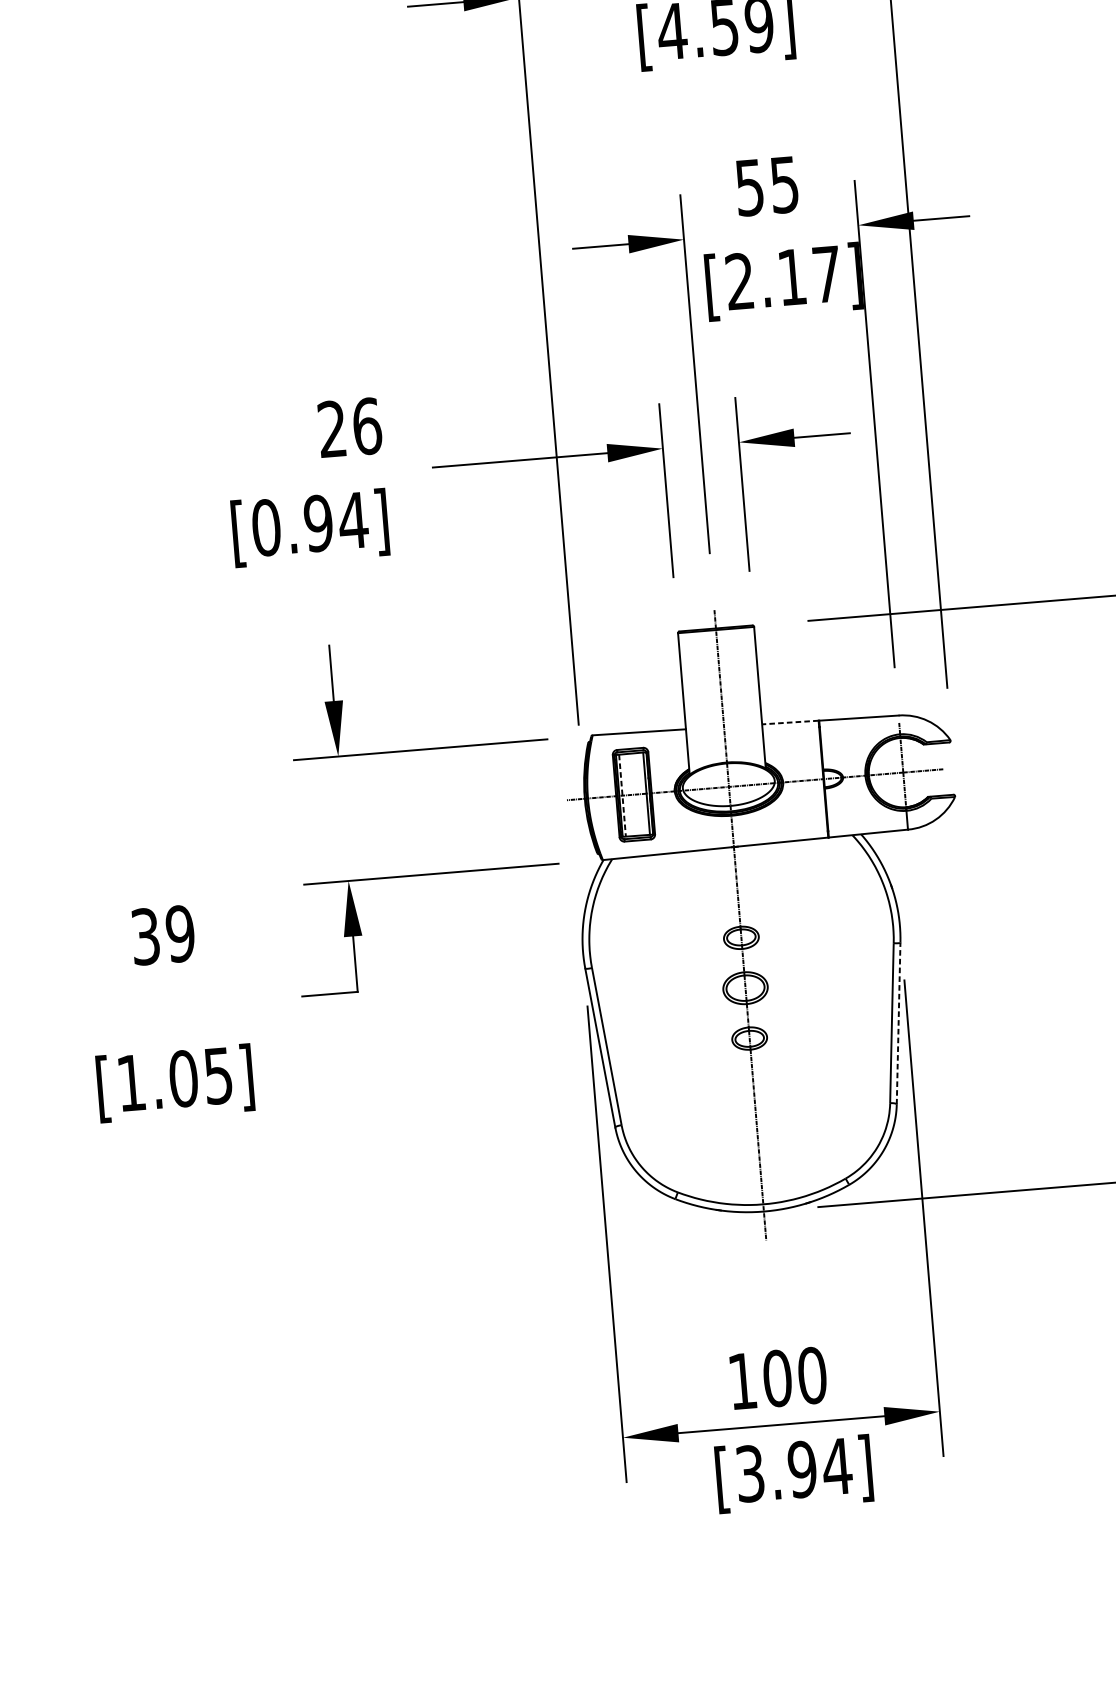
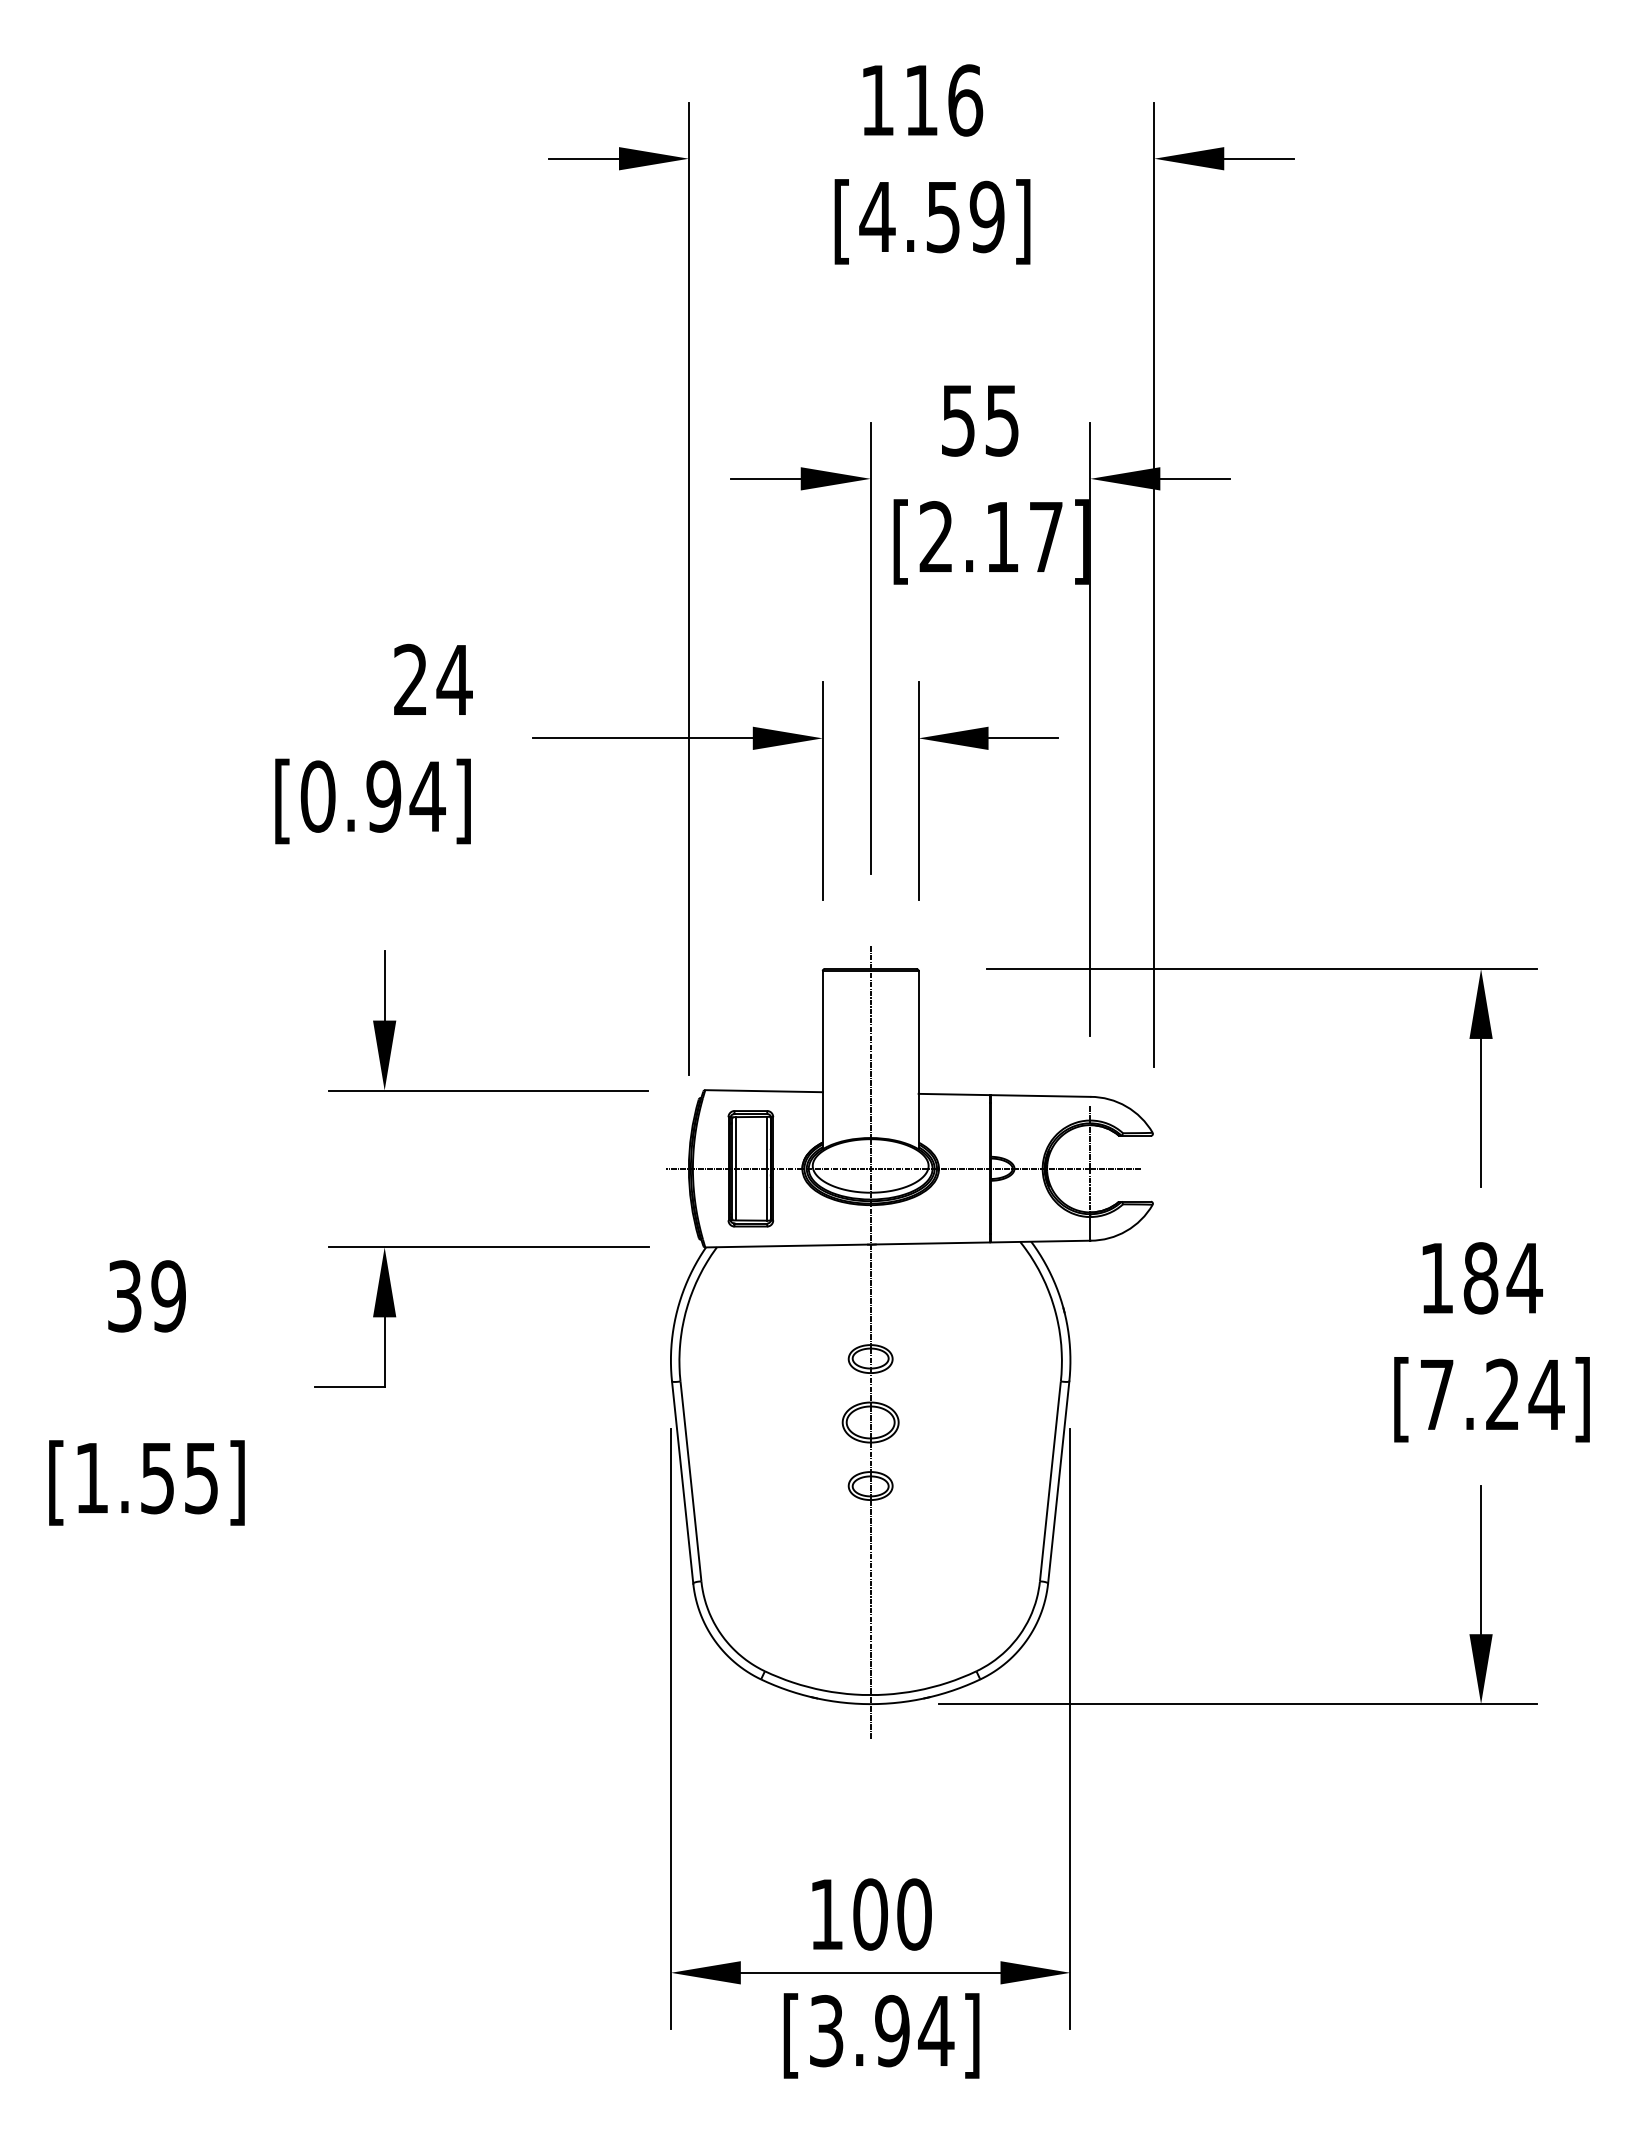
text: (366, 425) -> (454, 679), 26 -> 24
line: (790, 722) -> (954, 1094), dashed -> solid
line: (622, 795) -> (736, 1168), dashed -> solid
line: (898, 1023) -> (1058, 1482), dashed -> solid
text: (183, 1079) -> (157, 1478), [1.05] -> [1.55]

